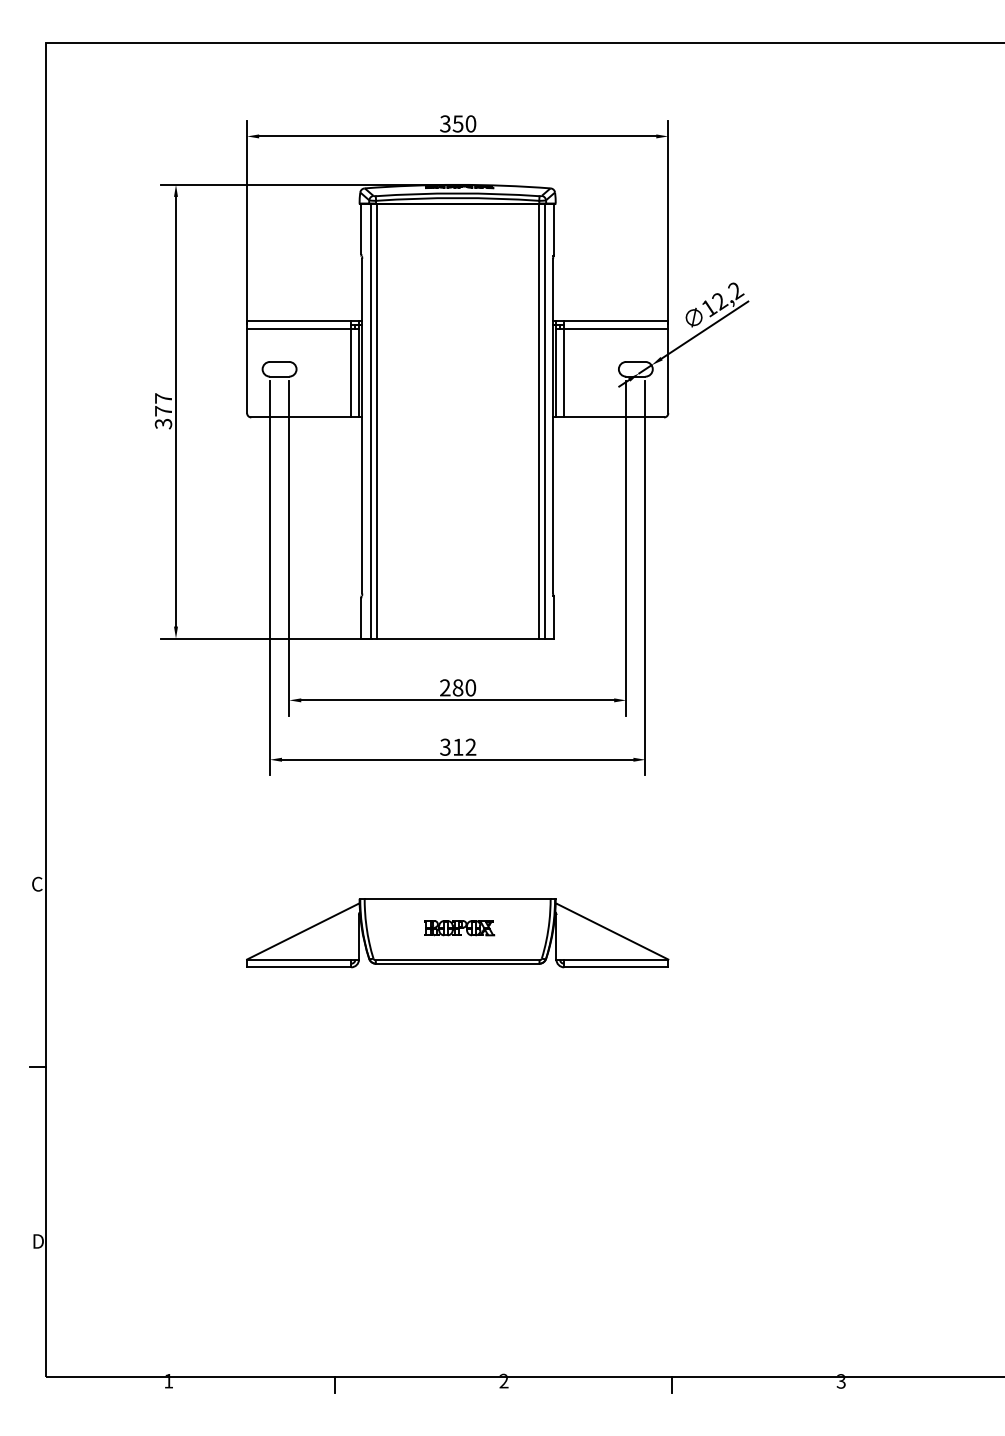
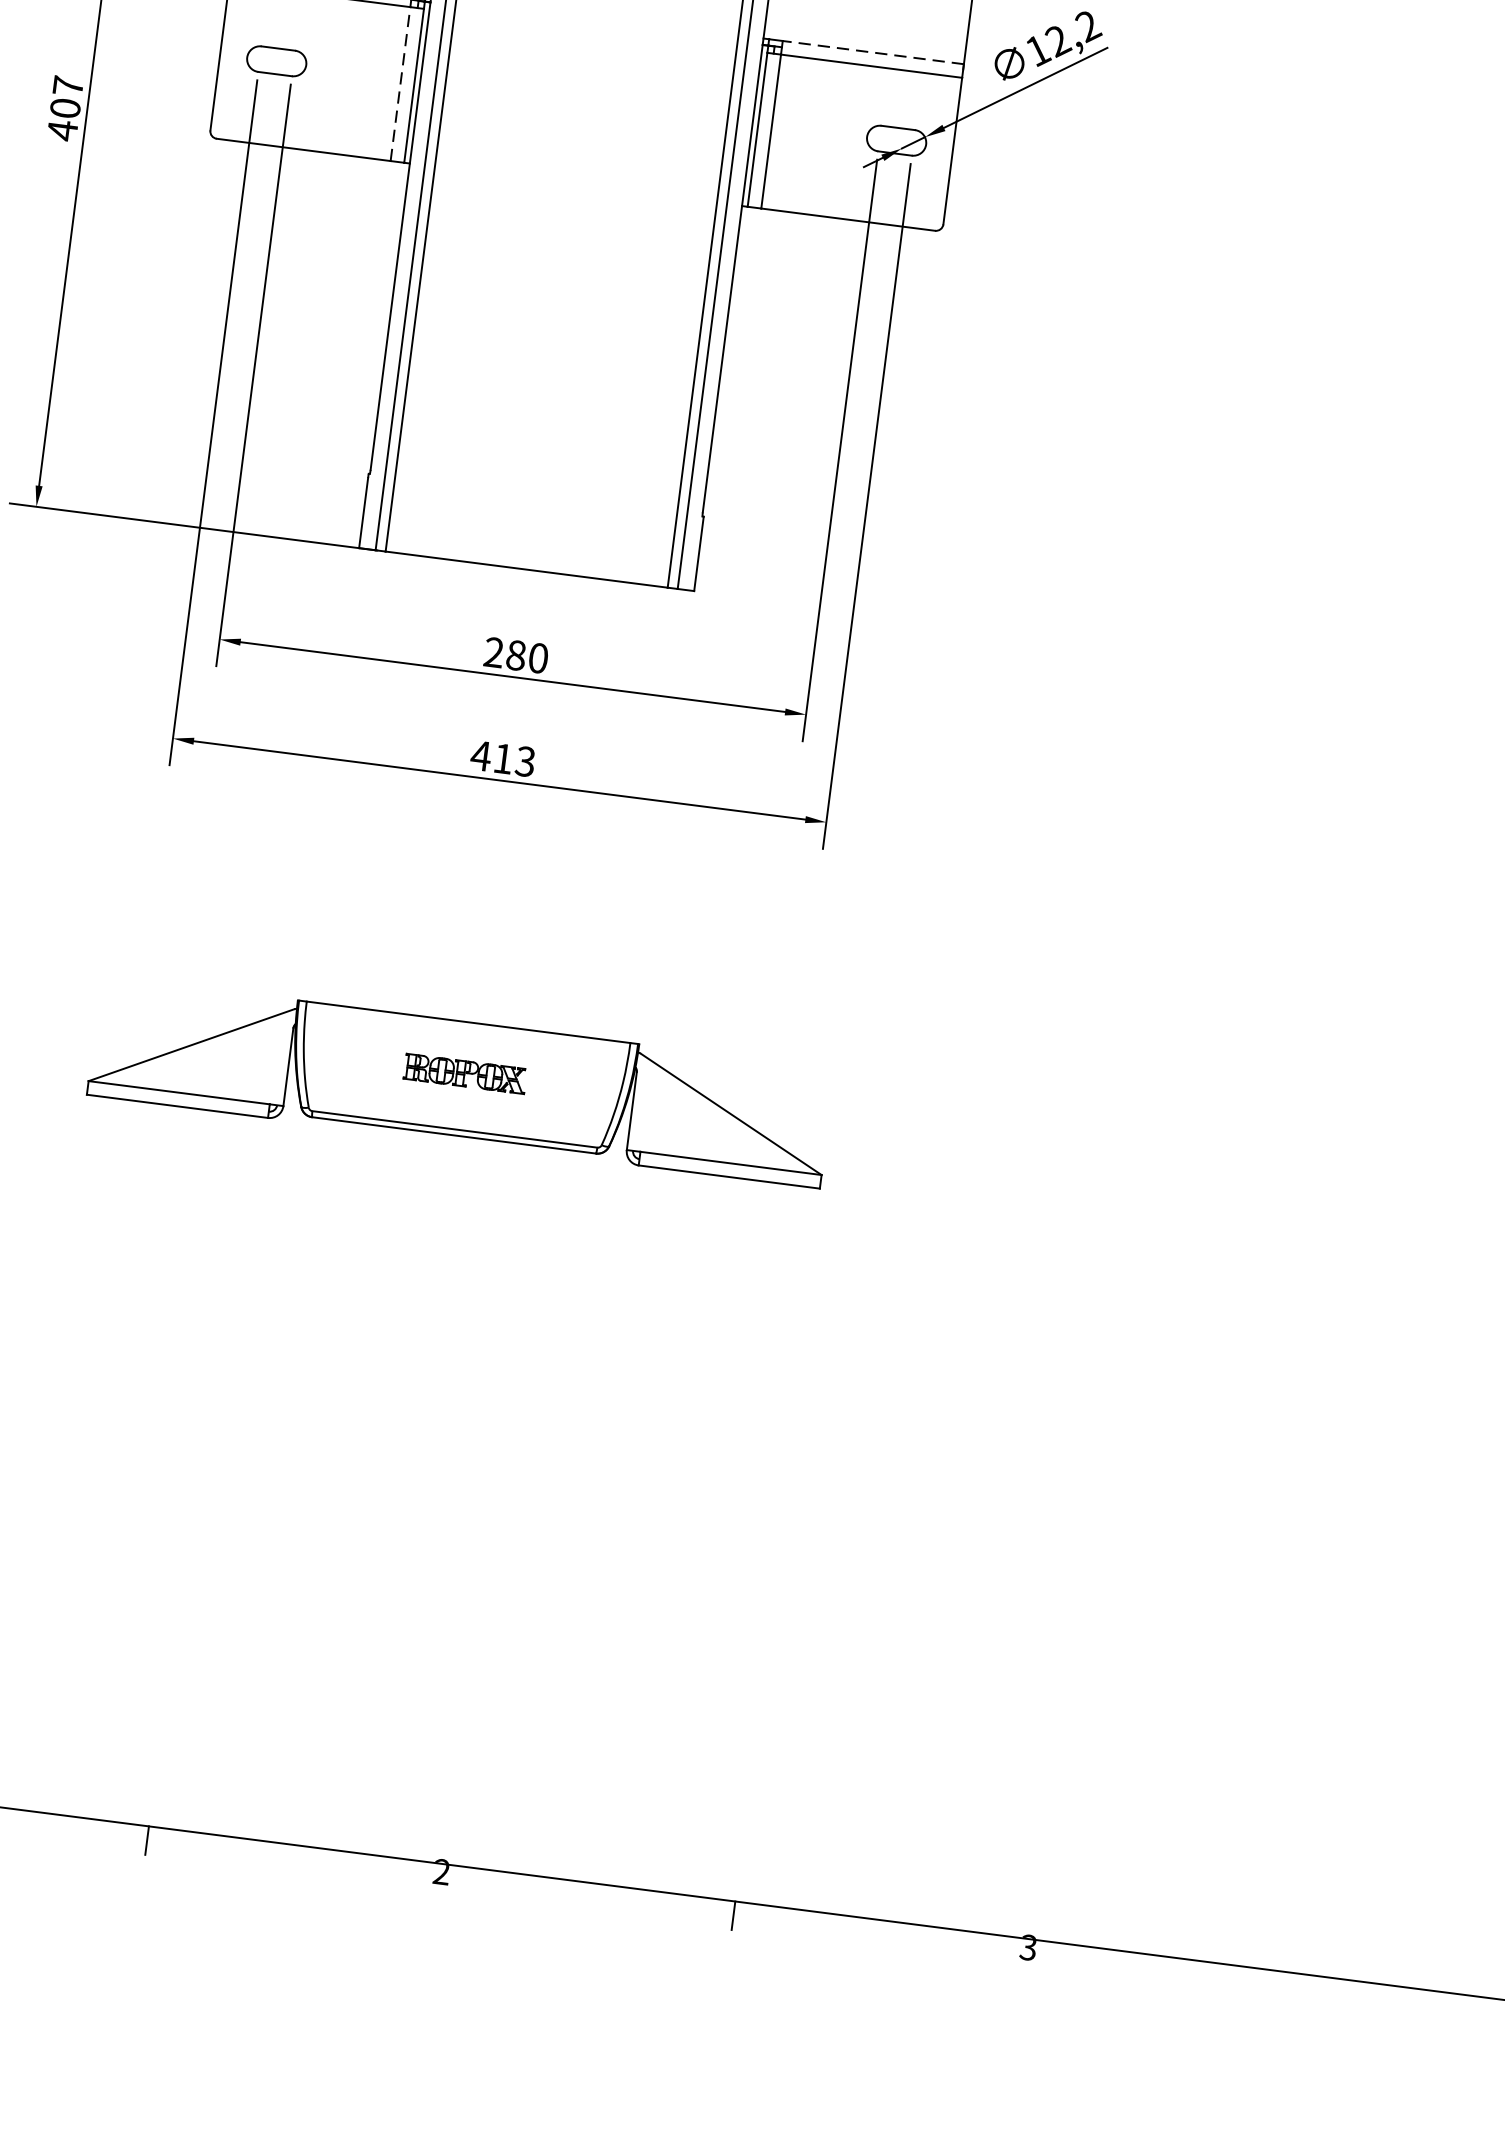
line: (615, 321) -> (871, 52), solid -> dashed
line: (351, 372) -> (401, 82), solid -> dashed
text: (163, 417) -> (63, 119), 377 -> 407
text: (457, 746) -> (502, 757), 312 -> 413

